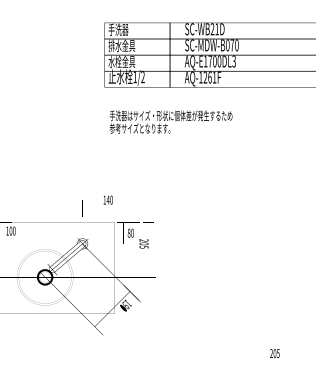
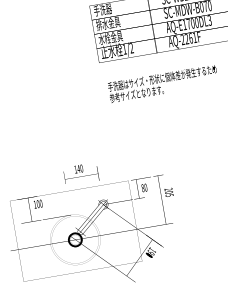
text: (200, 77) -> (182, 39), AQ-1261F -> AQ-2261F
text: (107, 199) -> (78, 168), moved
text: (143, 243) -> (168, 192), moved

